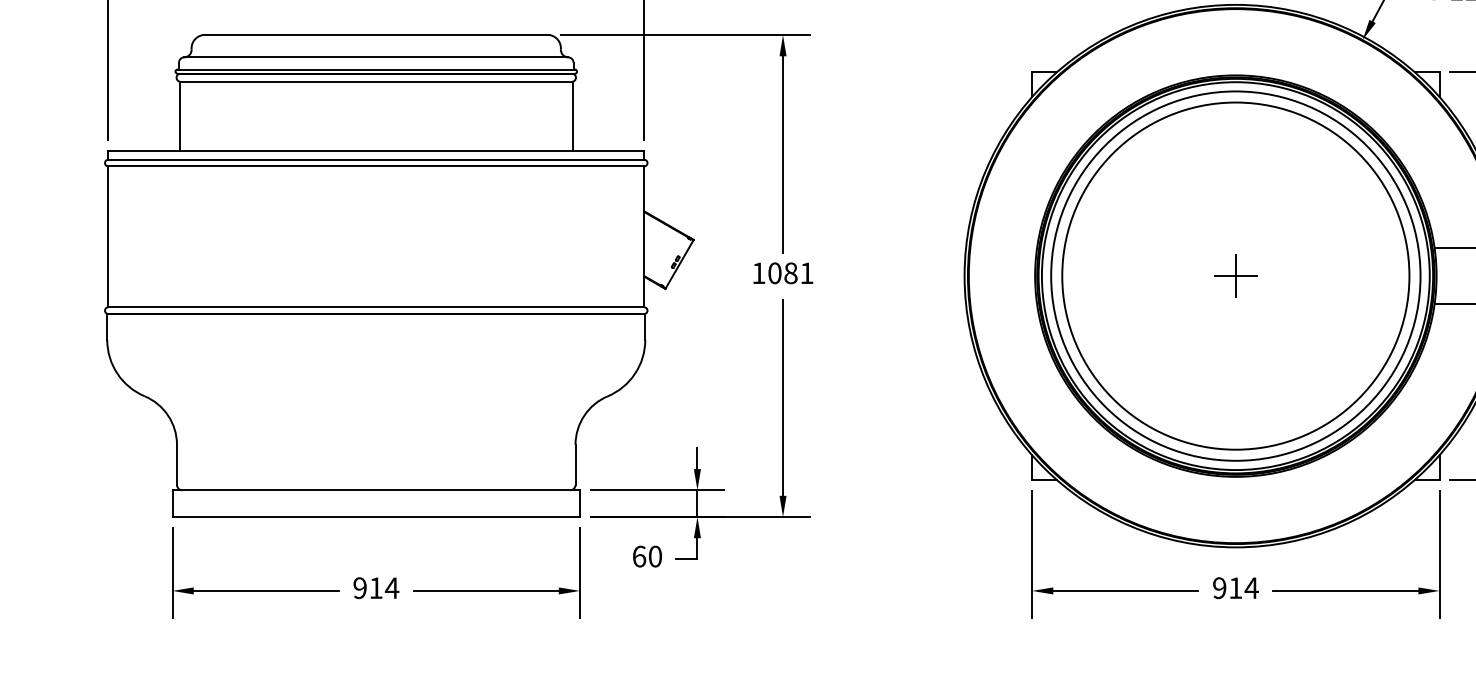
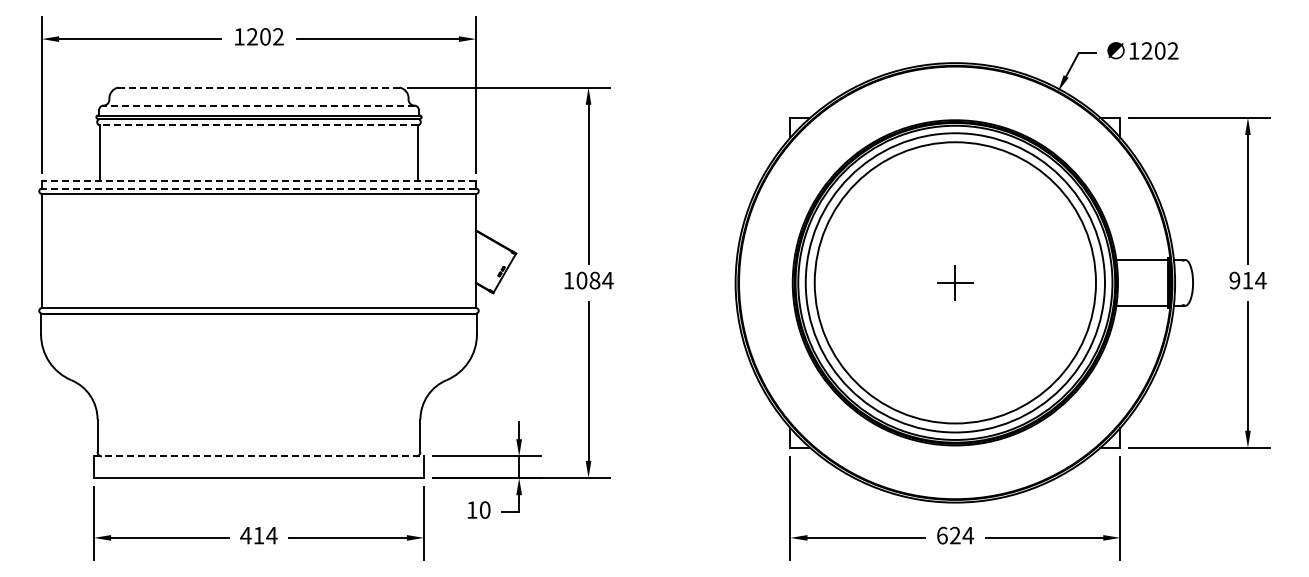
line: (376, 34) -> (259, 87), solid -> dashed
line: (376, 57) -> (259, 105), solid -> dashed
line: (375, 81) -> (258, 125), solid -> dashed
line: (375, 150) -> (258, 181), solid -> dashed
line: (375, 159) -> (258, 188), solid -> dashed
text: (806, 273) -> (607, 280), 1081 -> 1084
line: (376, 490) -> (259, 456), solid -> dashed
text: (639, 555) -> (472, 509), 60 -> 10
text: (359, 587) -> (245, 535), 914 -> 414
text: (1227, 587) -> (948, 535), 914 -> 624

